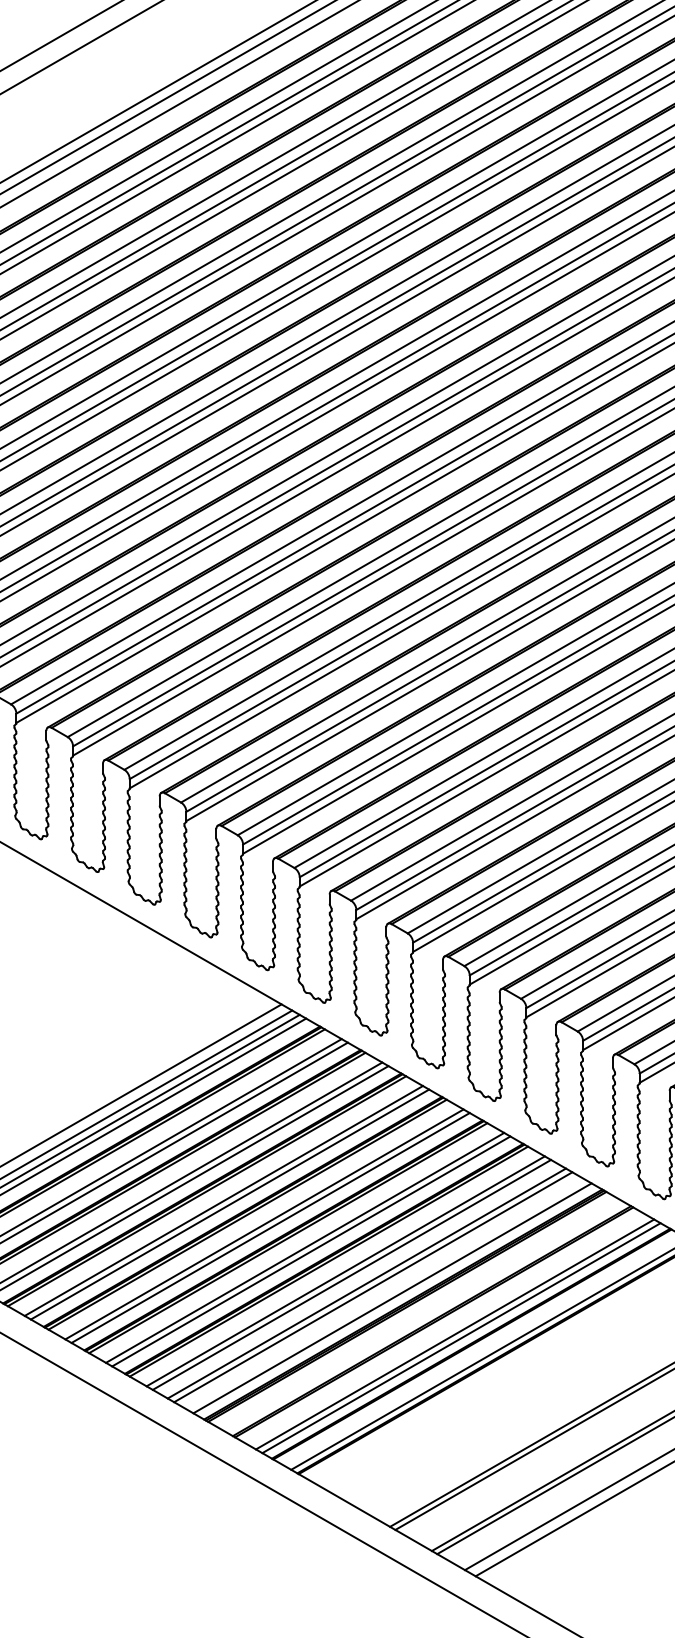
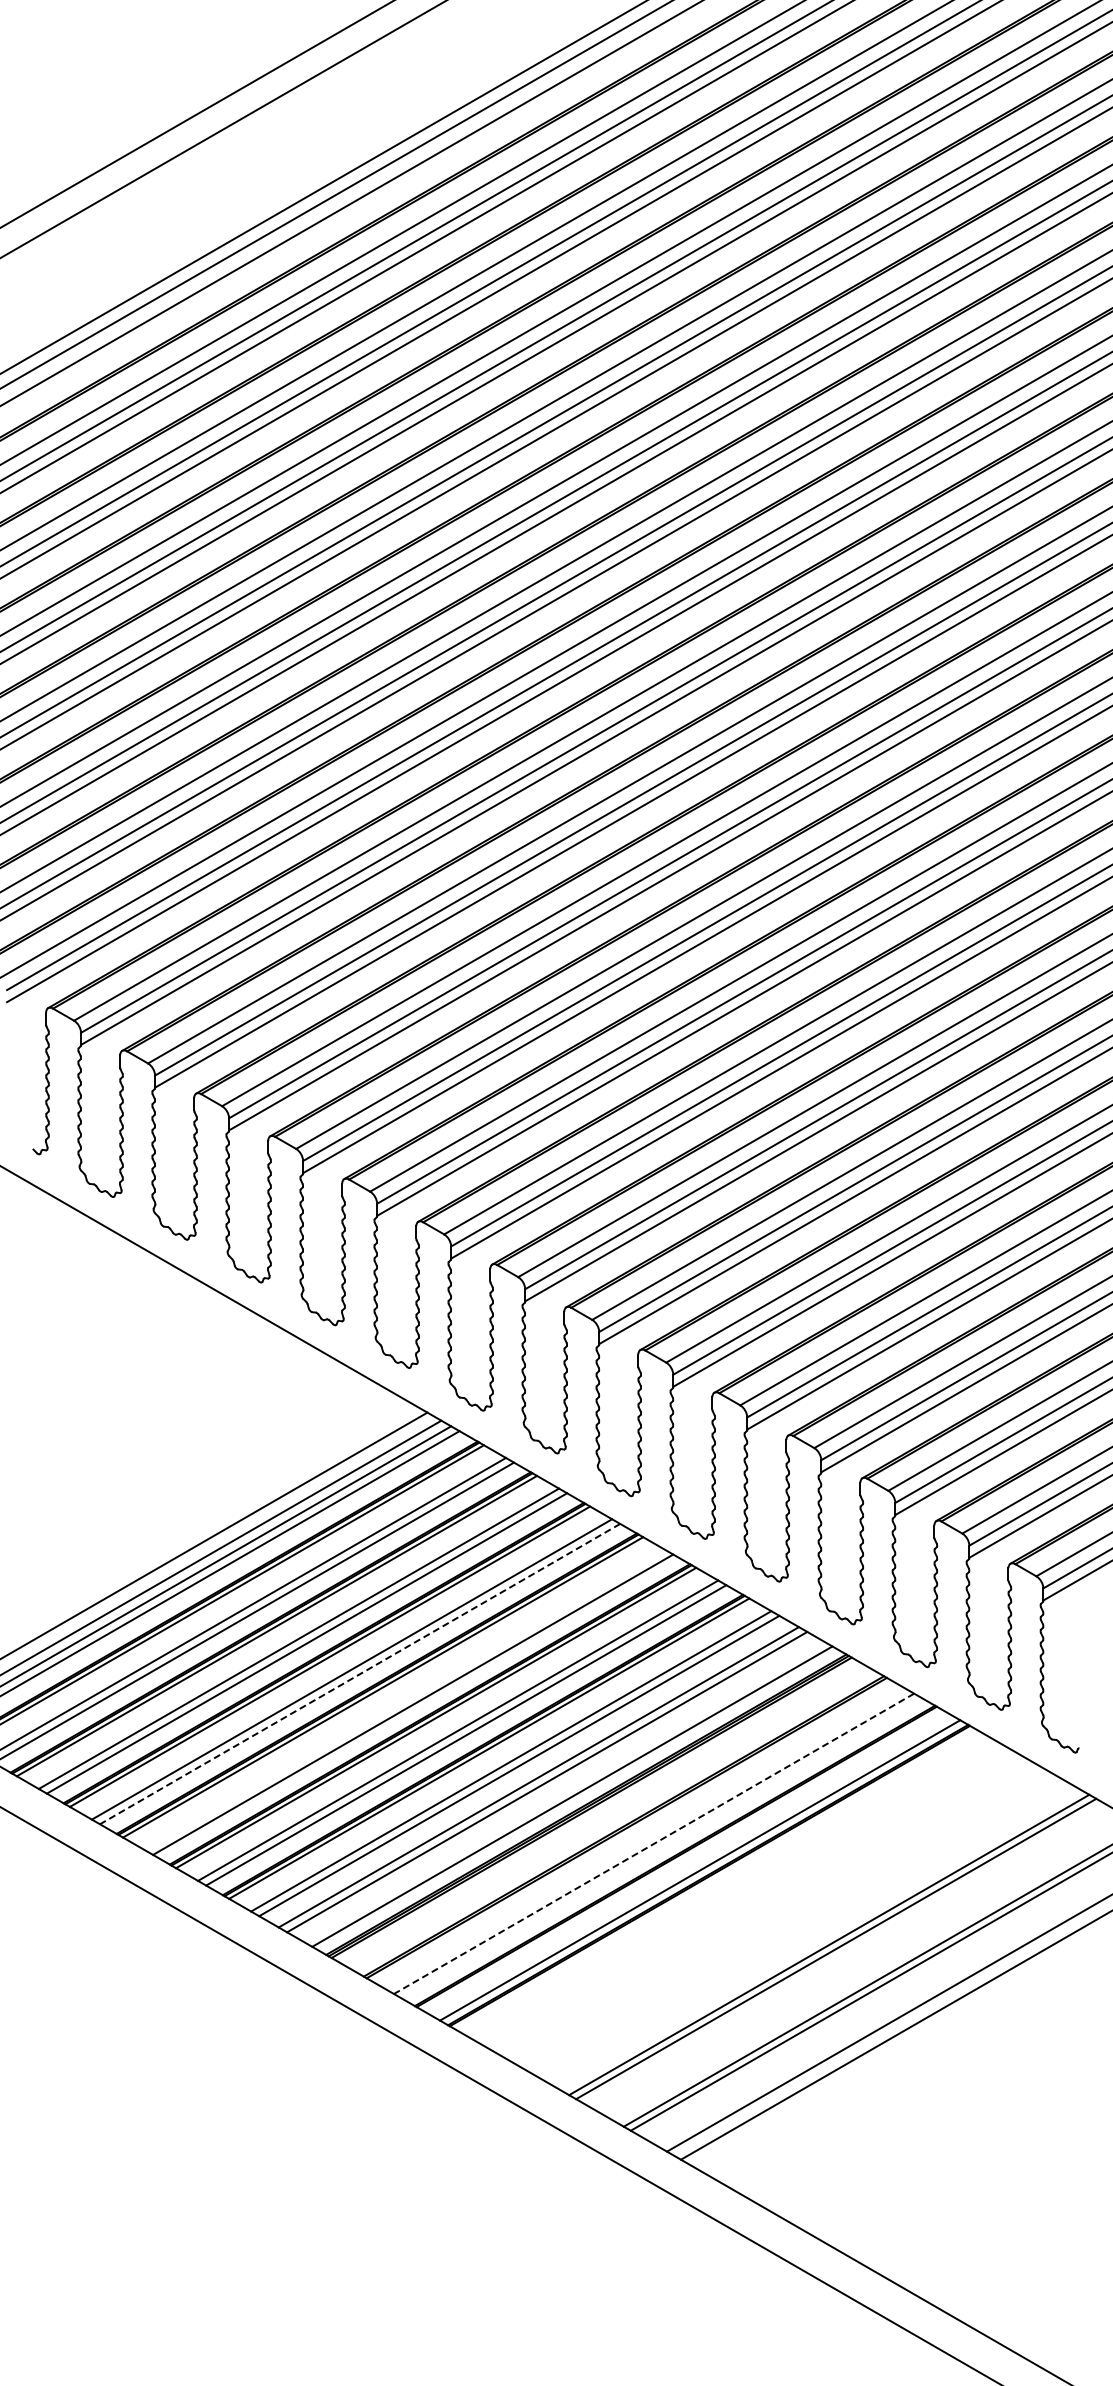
line: (229, 1204) -> (359, 1674), solid -> dashed
line: (264, 1223) -> (405, 1699), removed
line: (454, 1334) -> (653, 1844), solid -> dashed
line: (461, 1338) -> (662, 1848), removed

